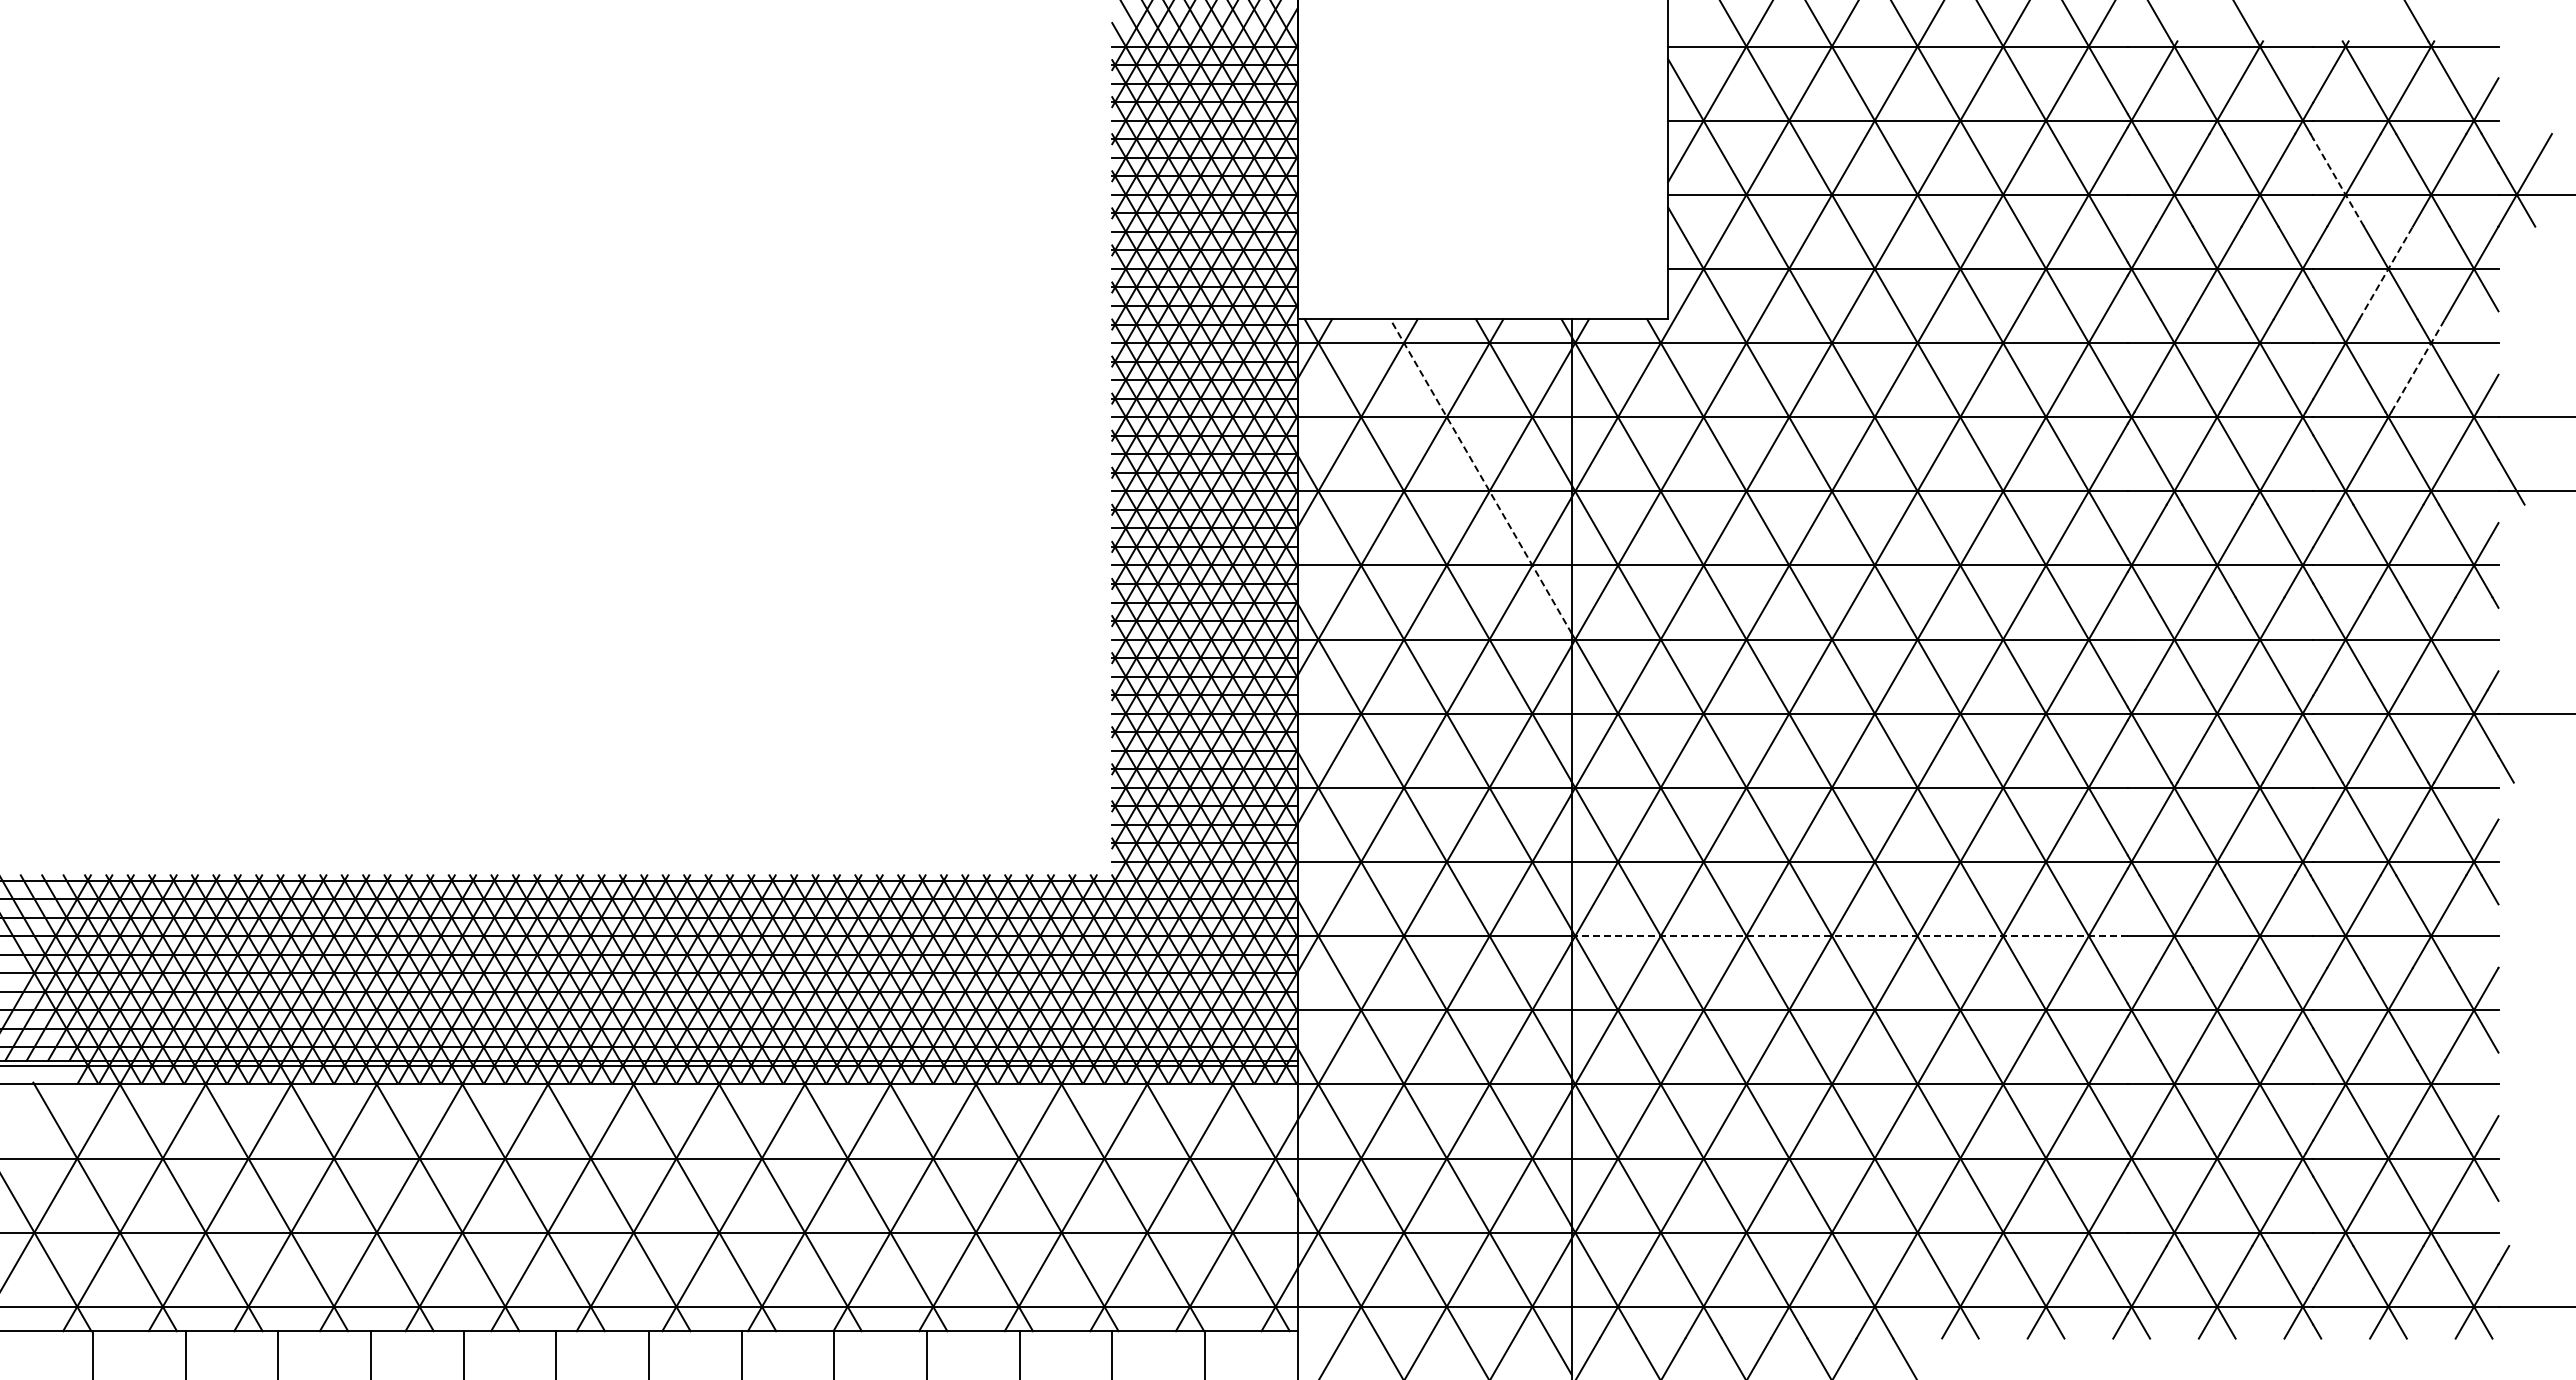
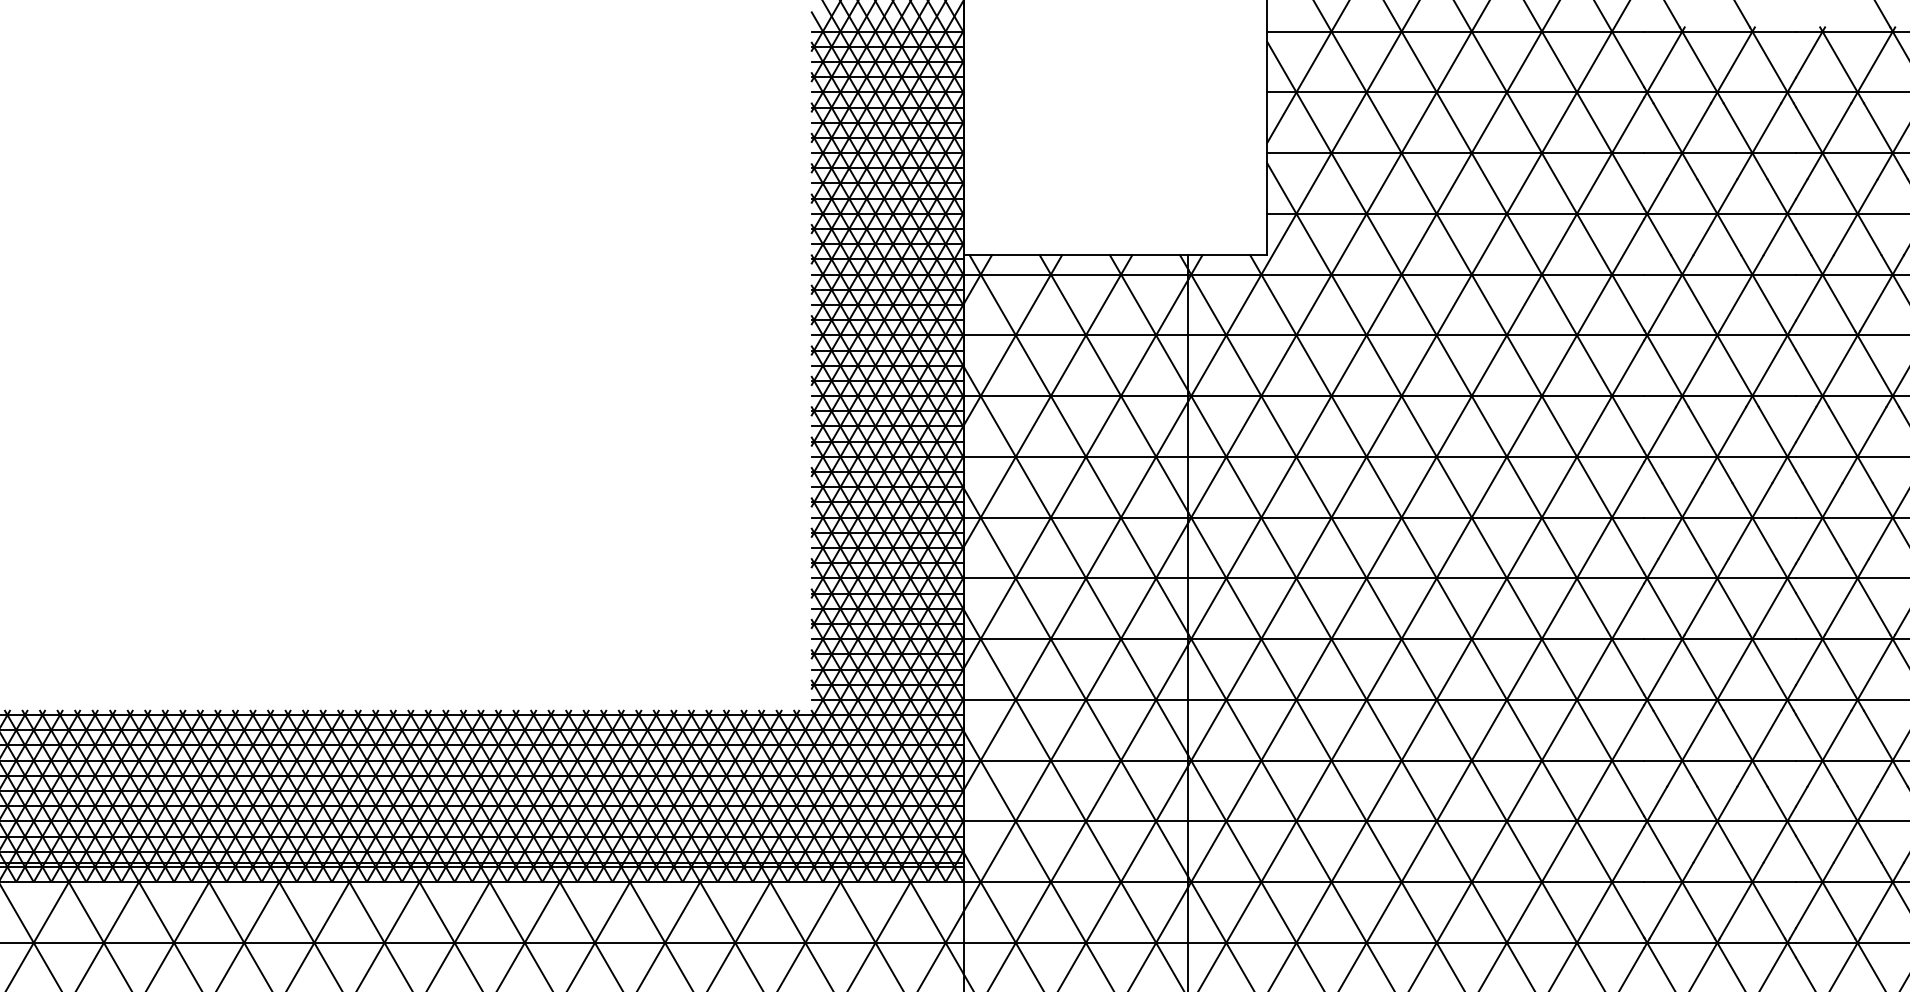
line: (2338, 182) -> (1816, 143), dashed -> solid
line: (2386, 273) -> (1856, 217), dashed -> solid
line: (2418, 365) -> (1882, 293), dashed -> solid
line: (1481, 476) -> (1114, 383), dashed -> solid
line: (1850, 936) -> (1416, 760), dashed -> solid

